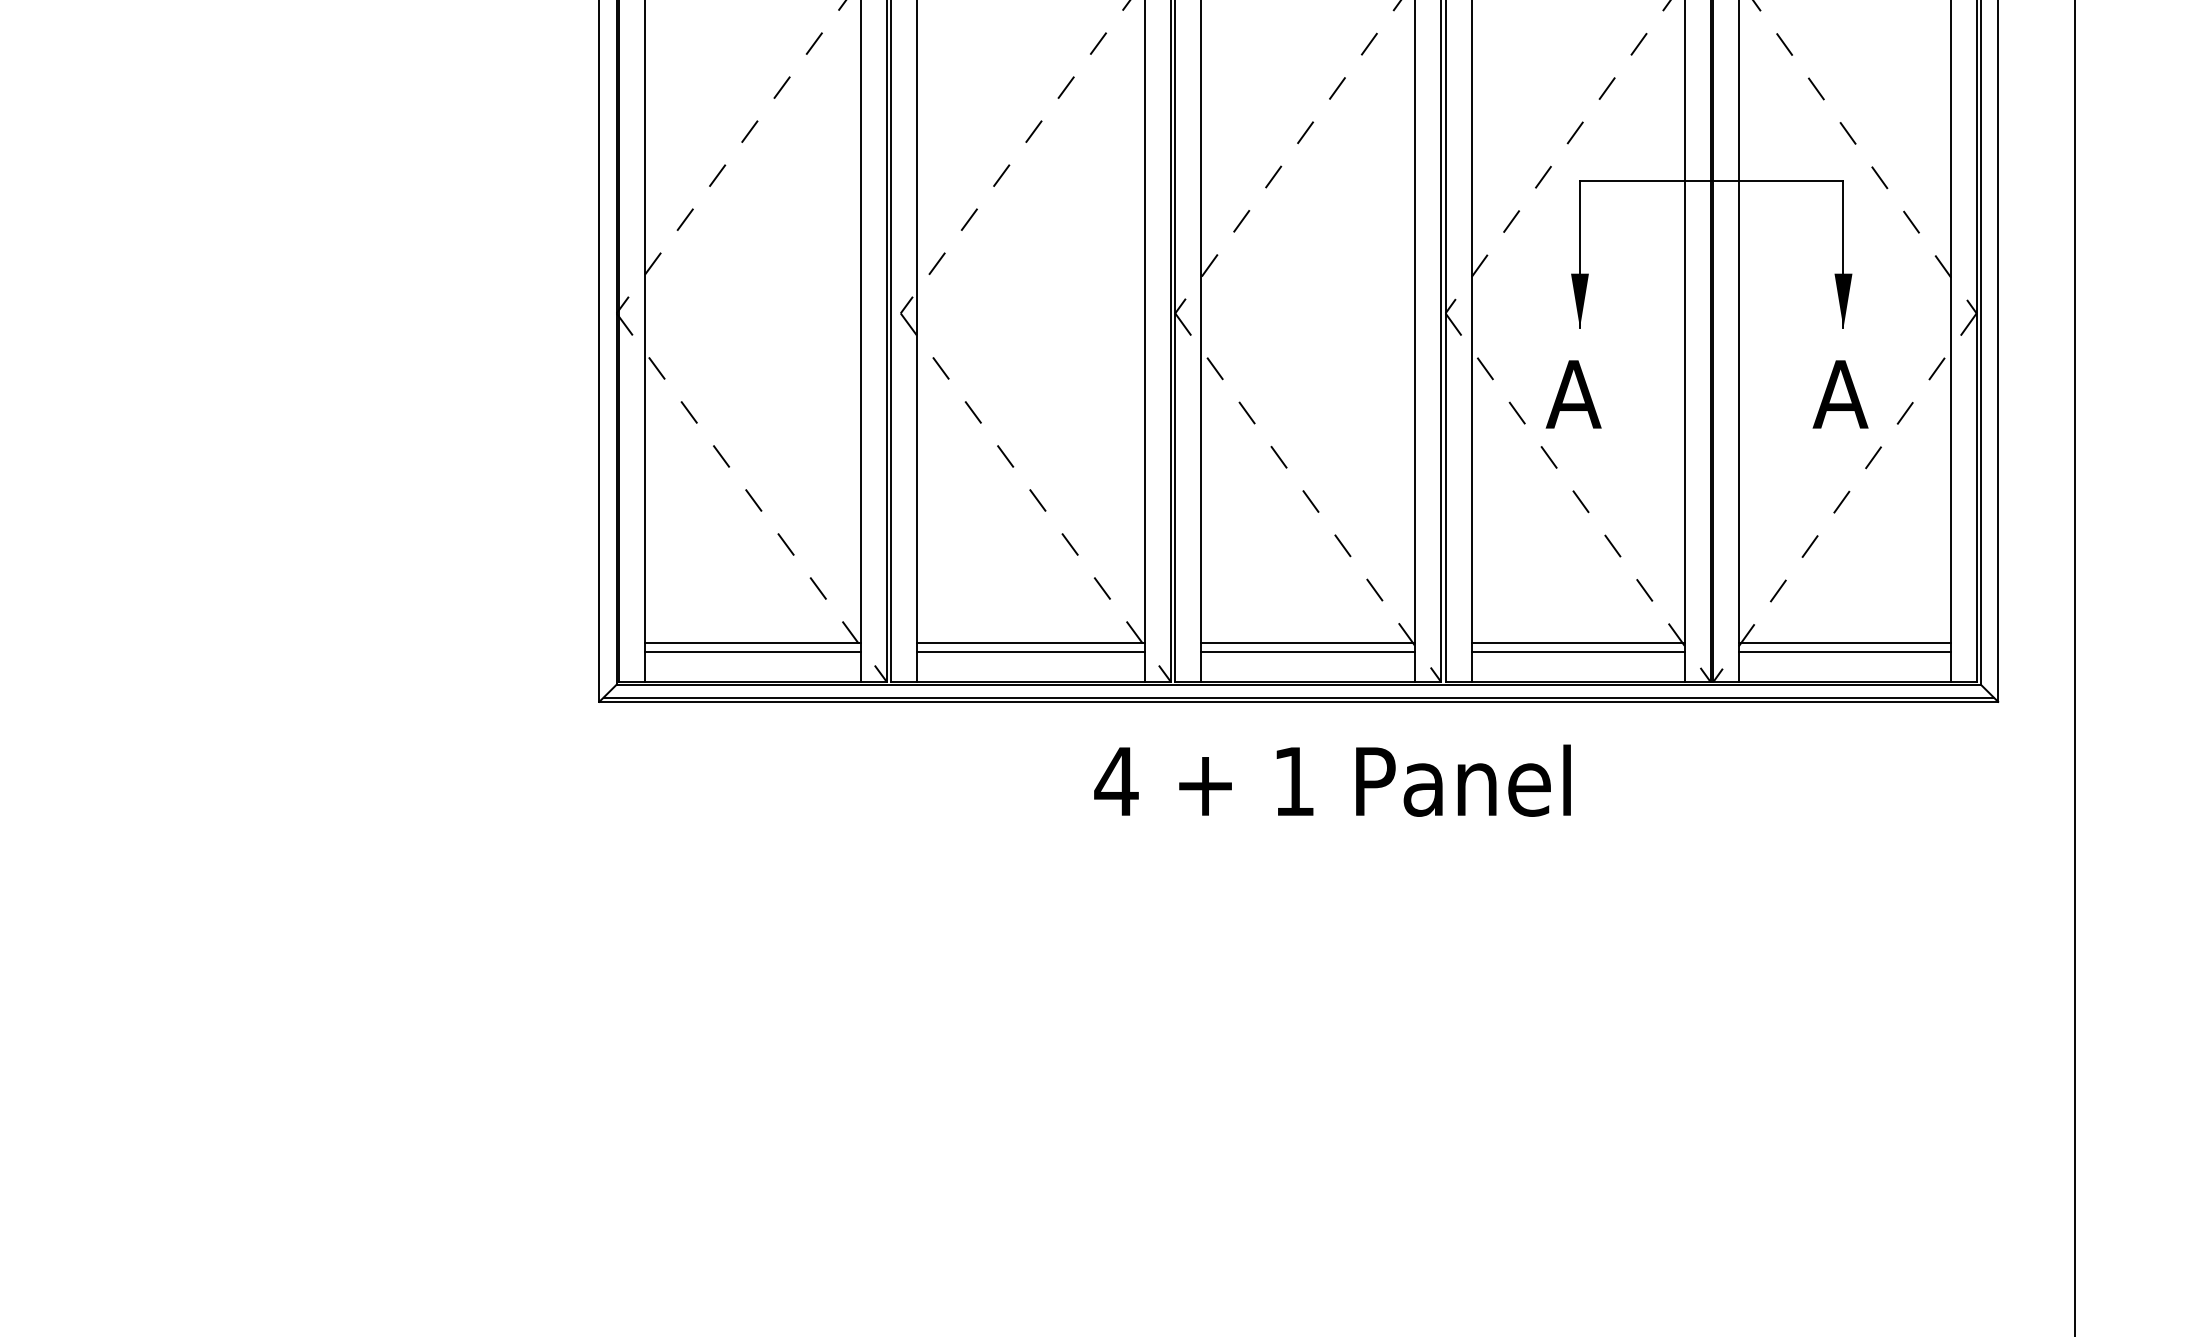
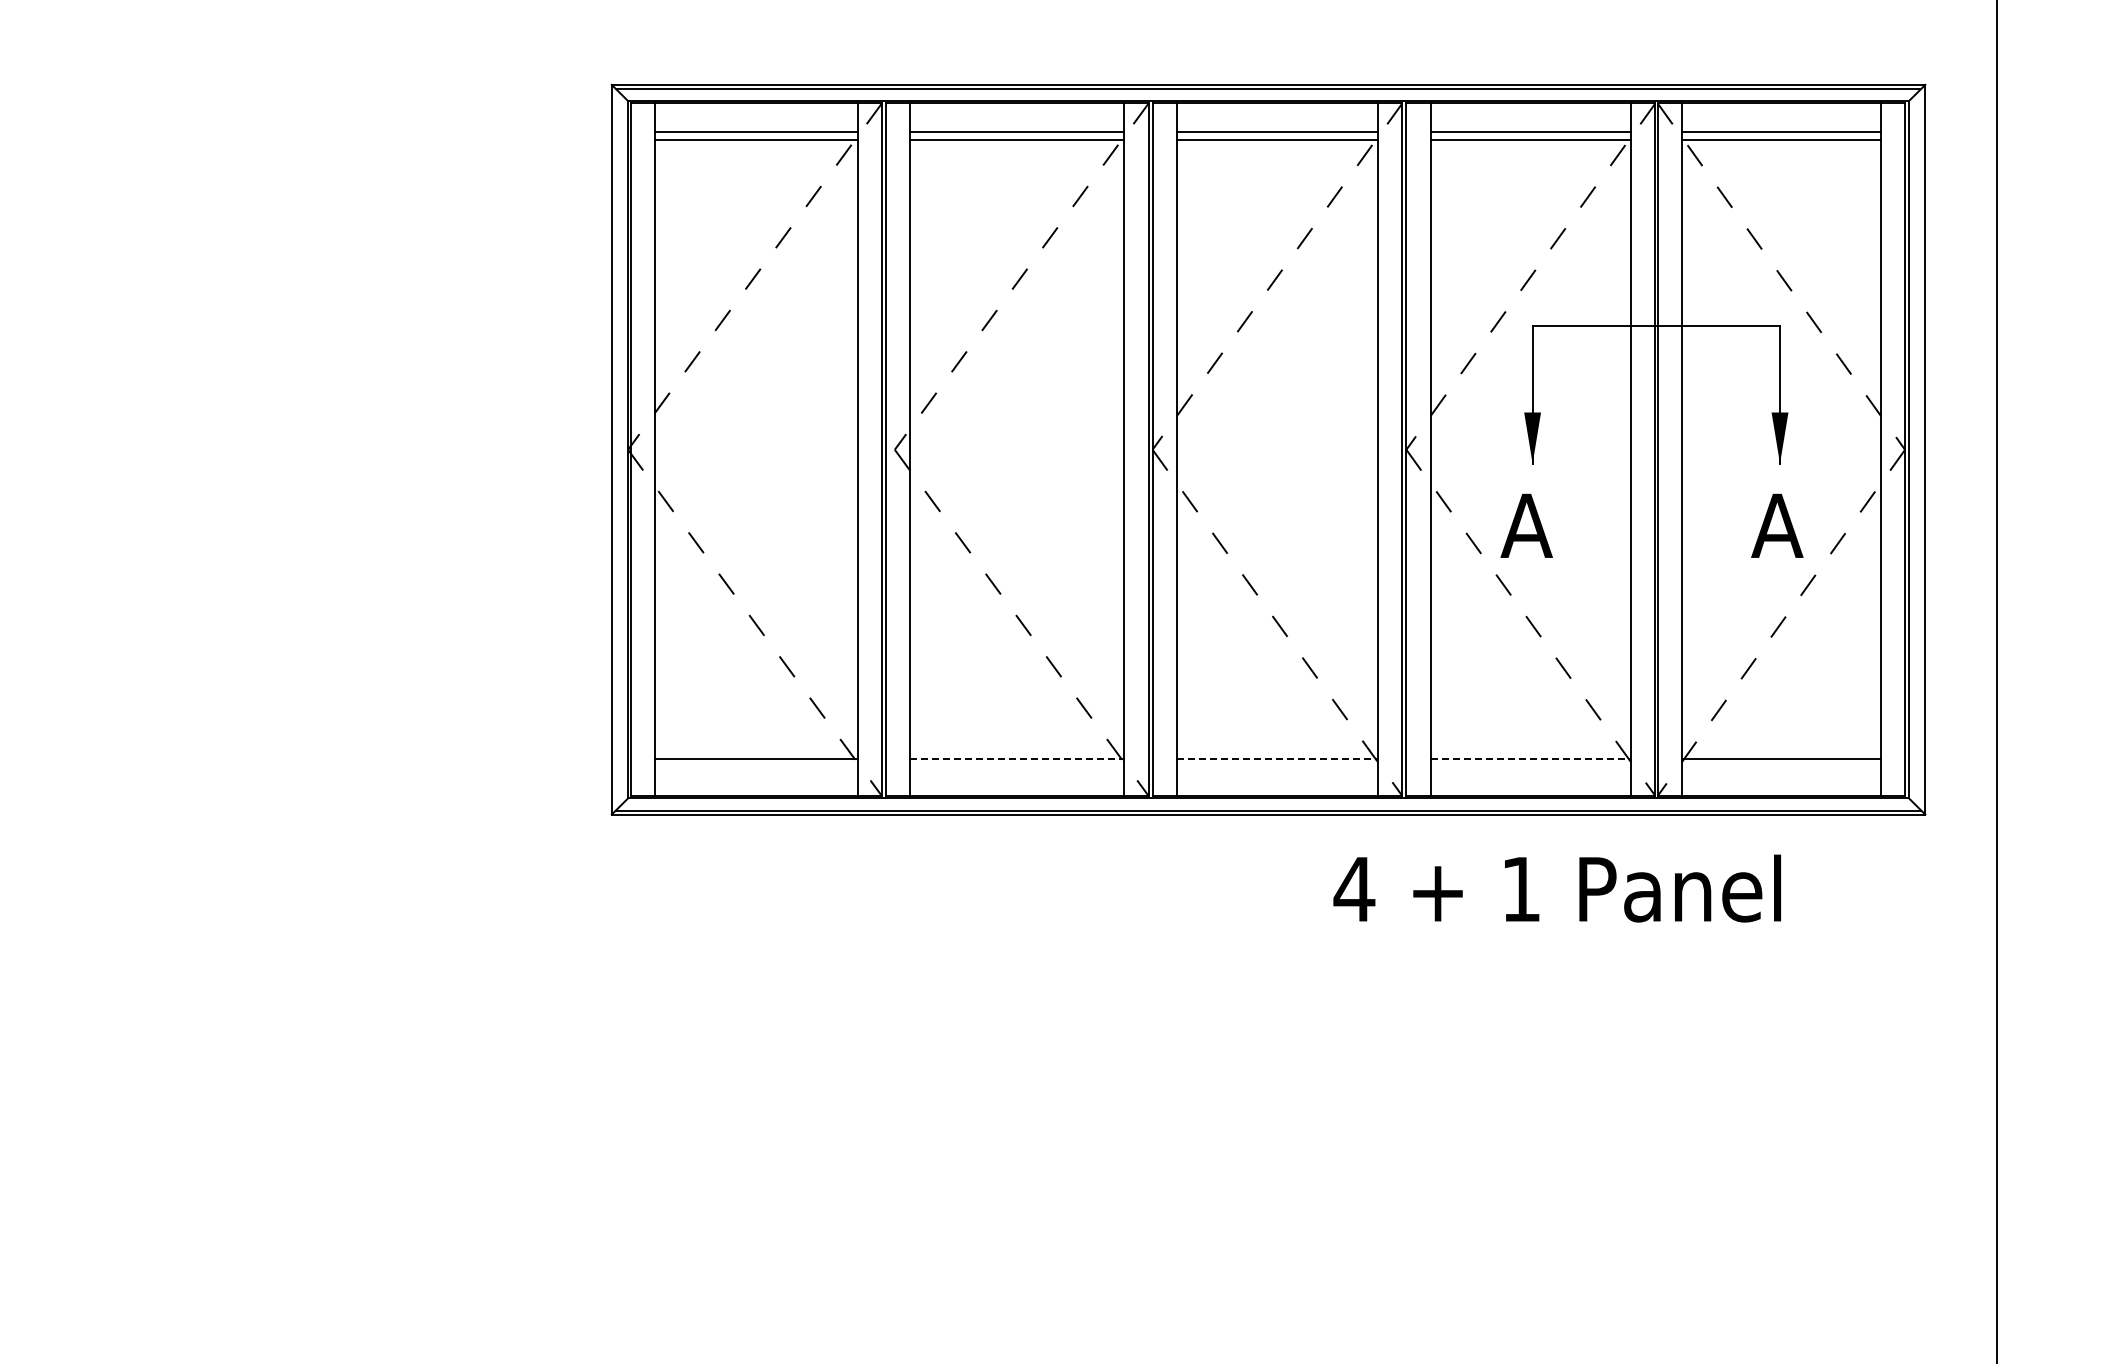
line: (1031, 643) -> (1017, 759), solid -> dashed
line: (1308, 643) -> (1277, 759), solid -> dashed
line: (1578, 643) -> (1531, 759), solid -> dashed
line: (752, 651) -> (755, 767), removed
line: (1031, 651) -> (1017, 767), removed
line: (1308, 651) -> (1277, 767), removed
line: (1577, 651) -> (1530, 767), removed
line: (1845, 651) -> (1781, 767), removed
text: (1331, 780) -> (1556, 888), moved

